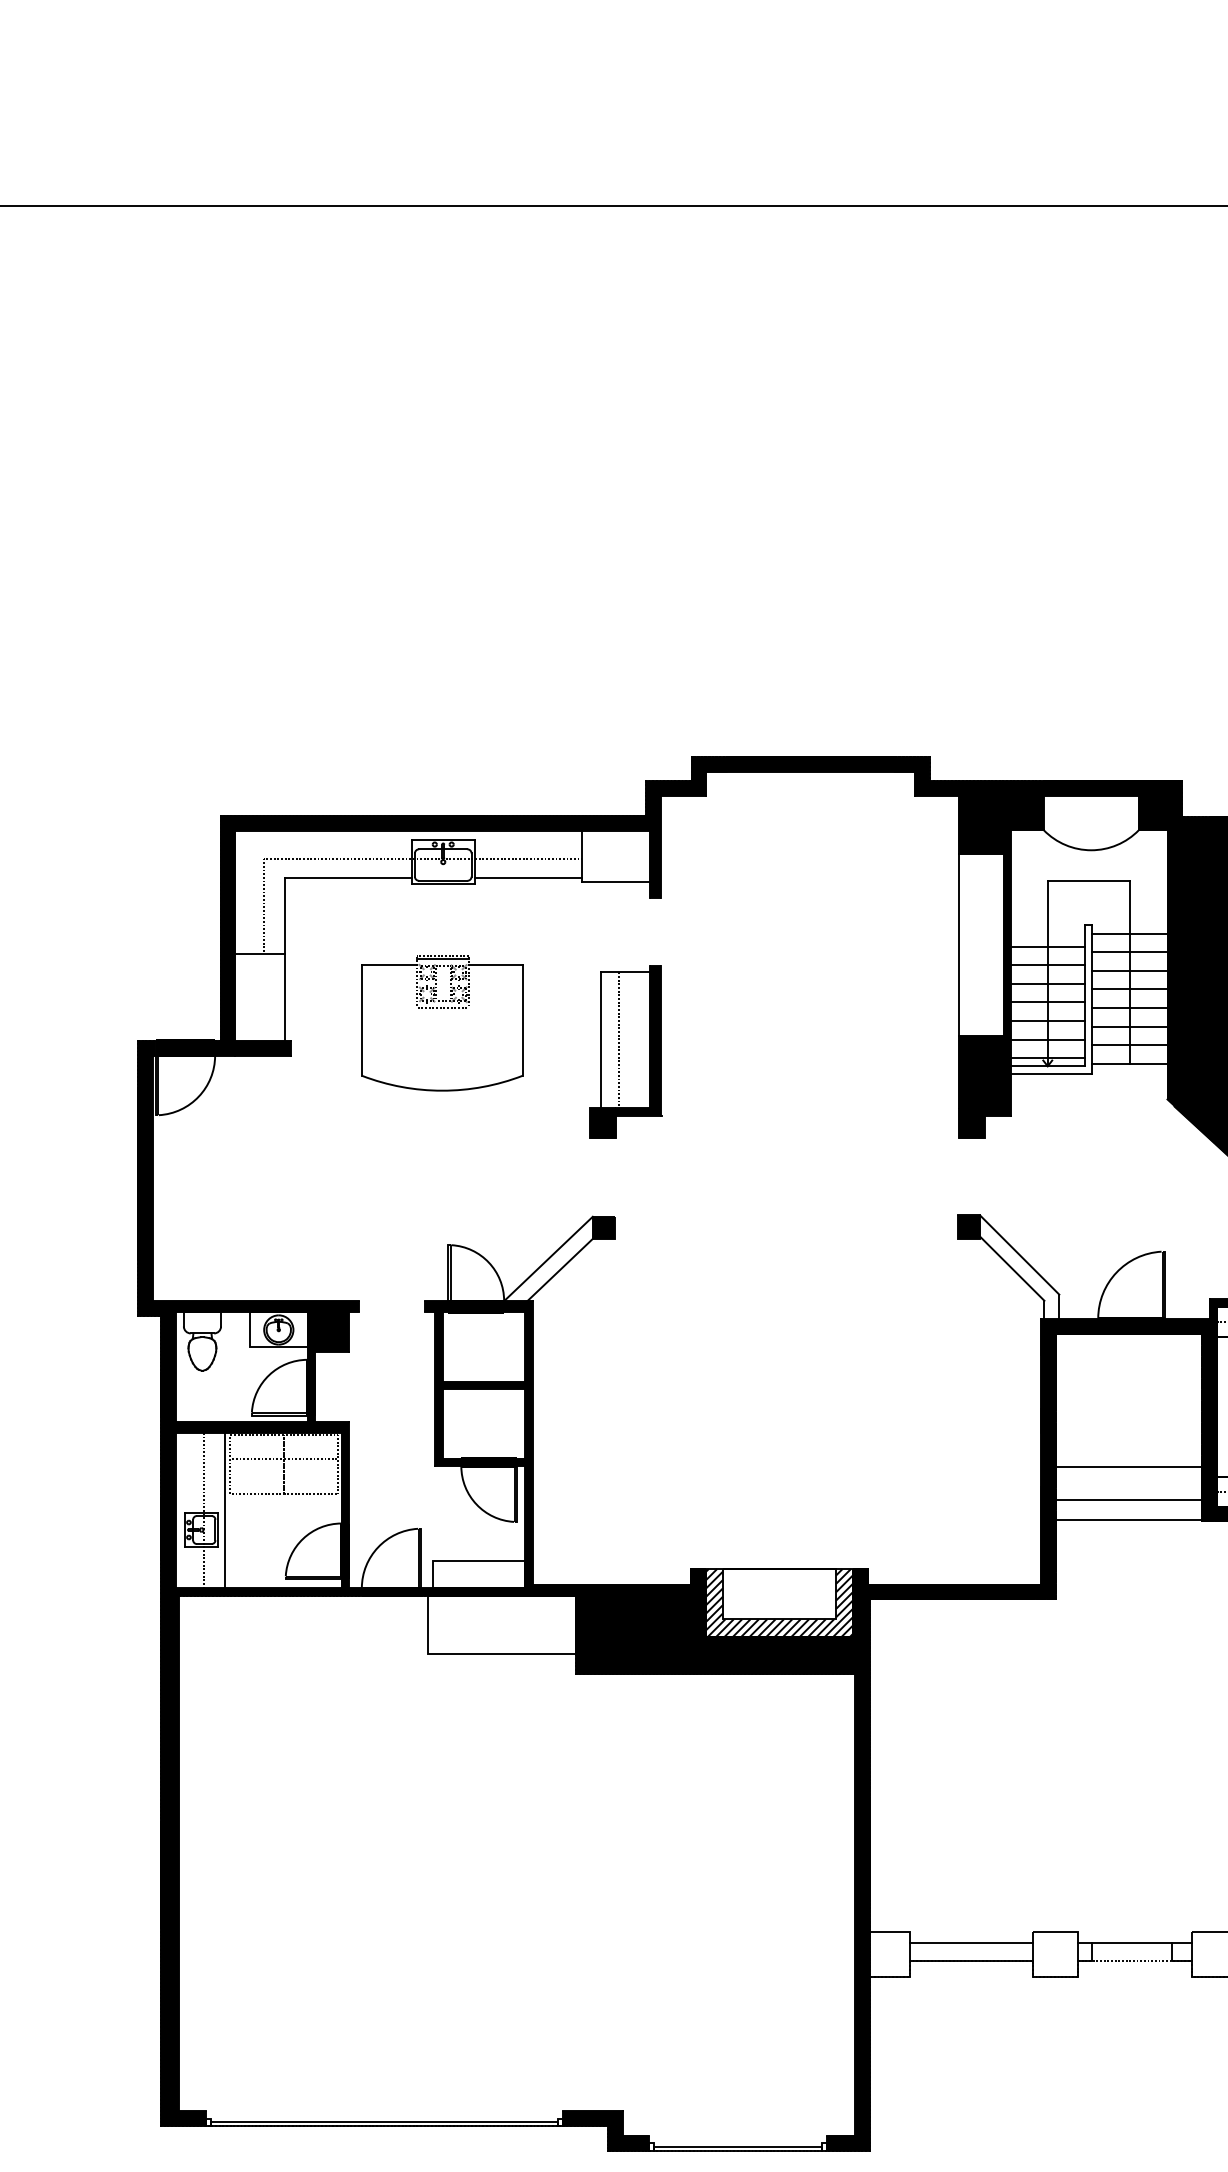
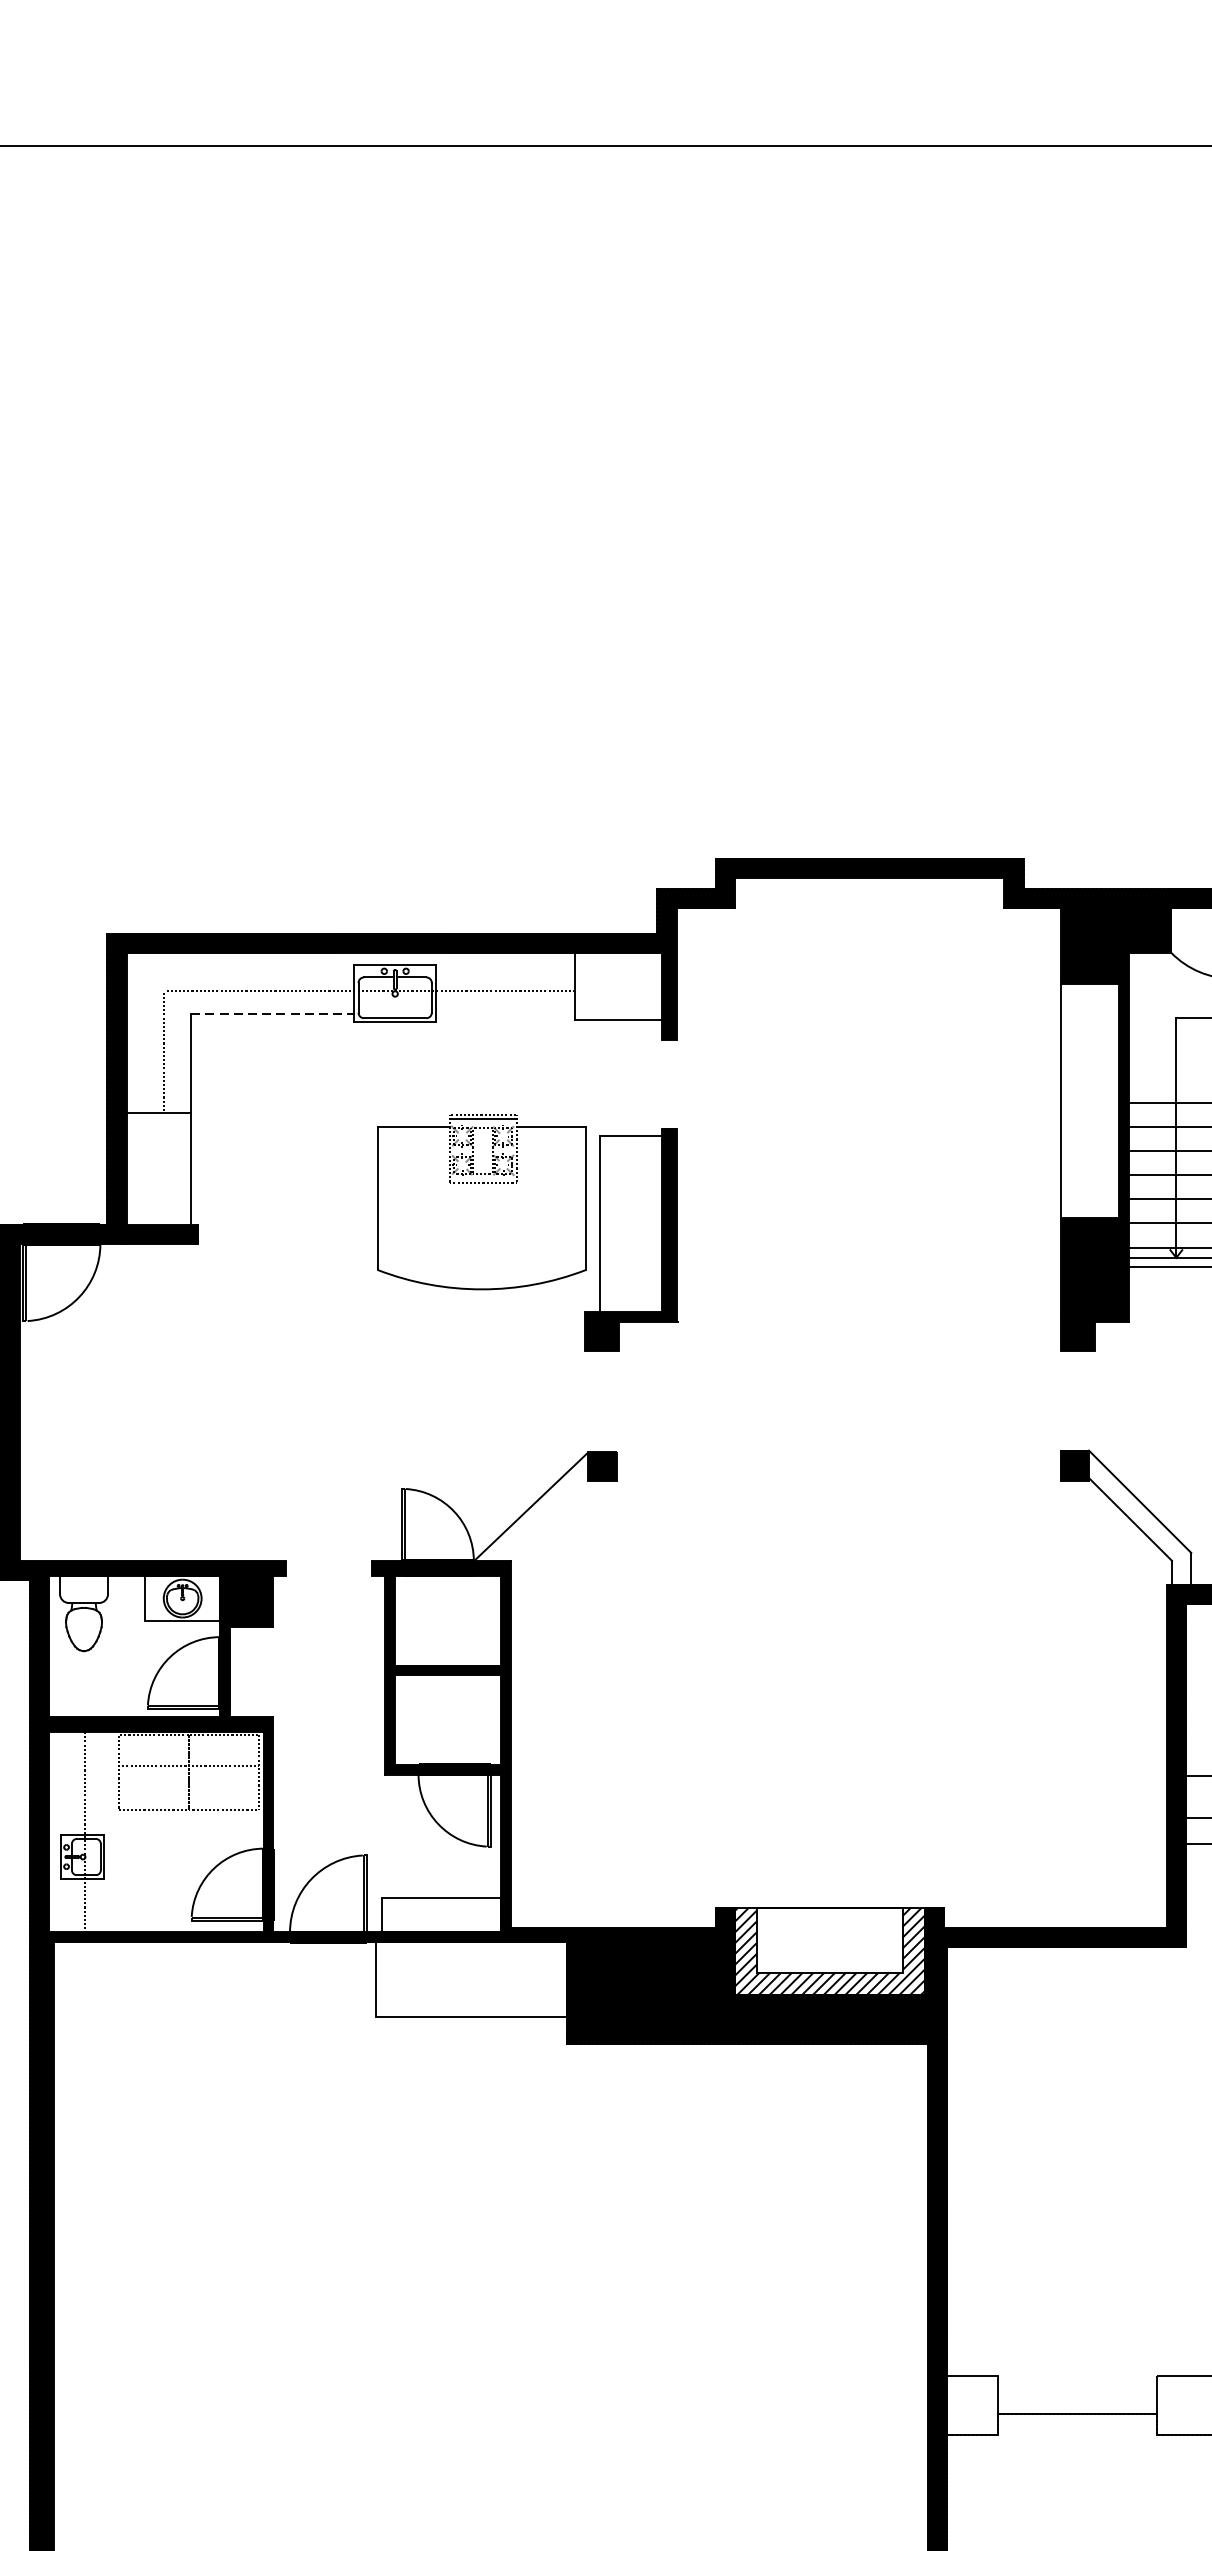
line: (349, 877) -> (274, 1013), solid -> dashed
line: (528, 877) -> (505, 1013), removed
part: (441, 1008) -> (480, 1183), moved
line: (619, 1039) -> (622, 1223), removed
line: (559, 1269) -> (545, 1520), removed
line: (224, 1510) -> (112, 1831), removed
line: (970, 1942) -> (1076, 2390), removed

